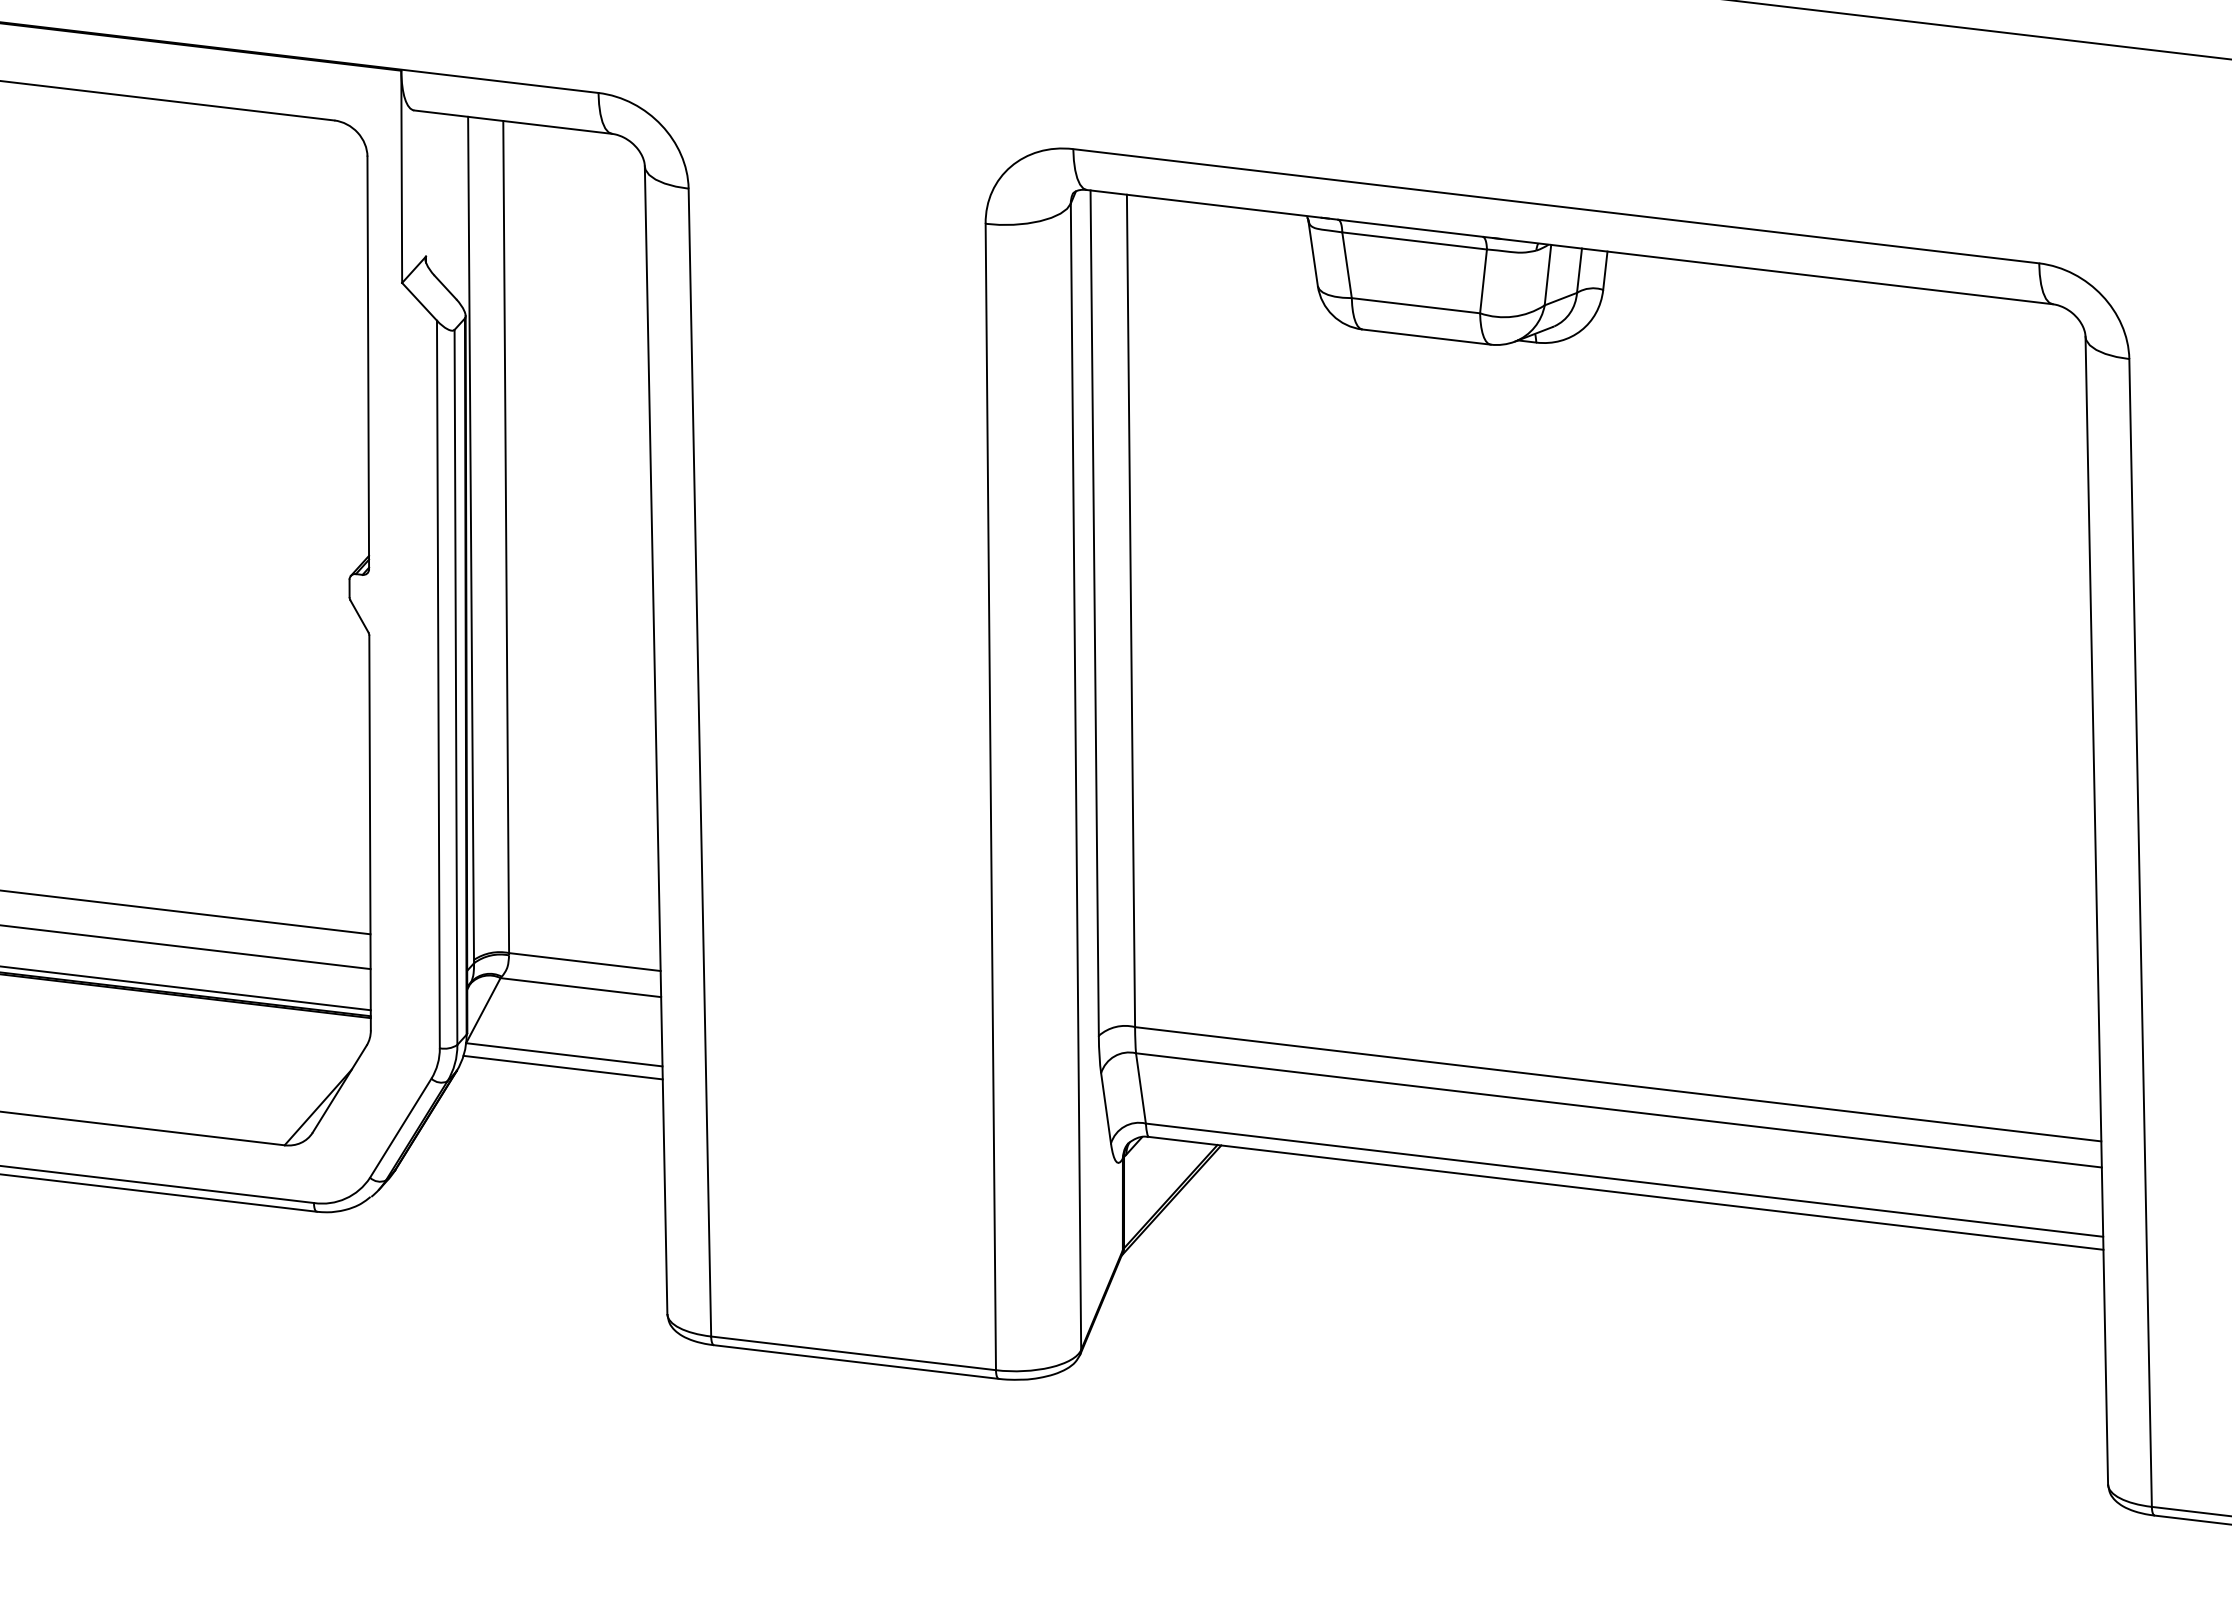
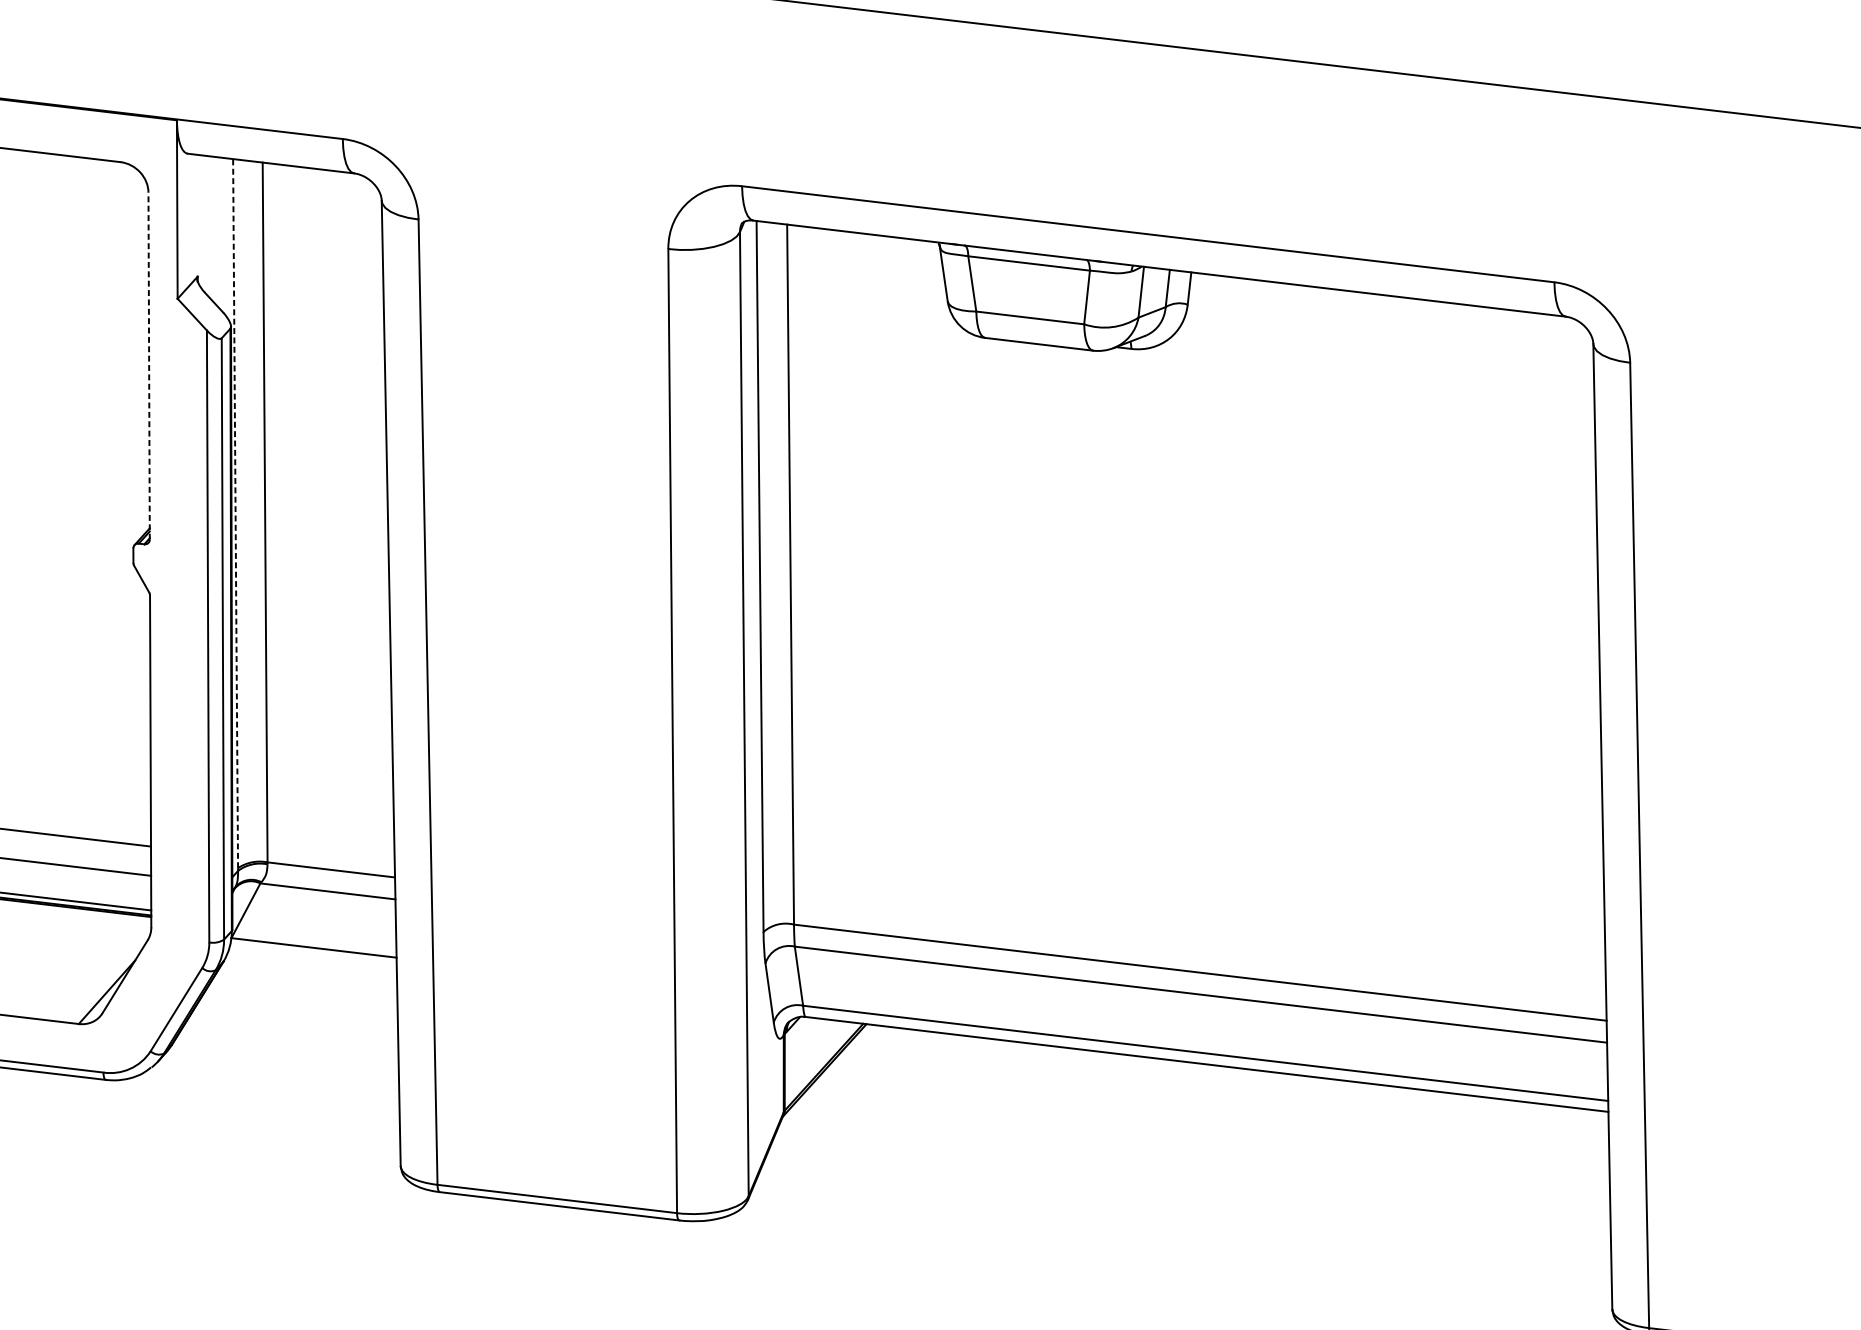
line: (368, 362) -> (149, 365), solid -> dashed
line: (471, 538) -> (235, 513), solid -> dashed
line: (562, 1067) -> (312, 958), removed

